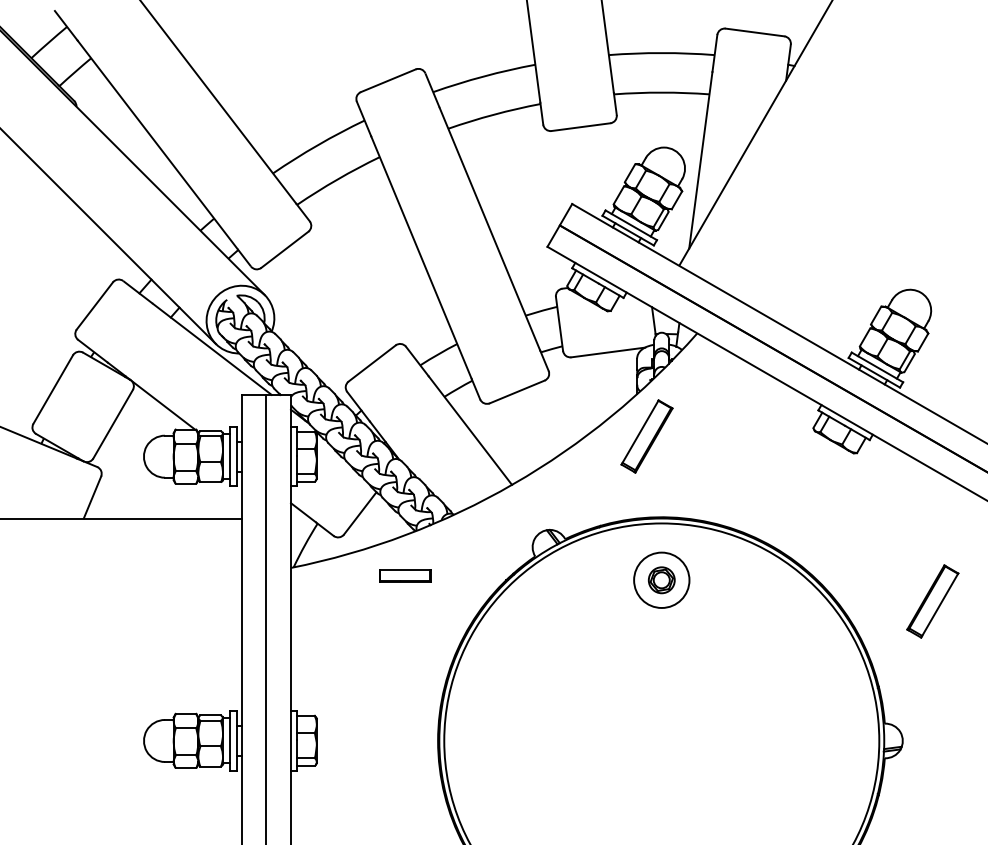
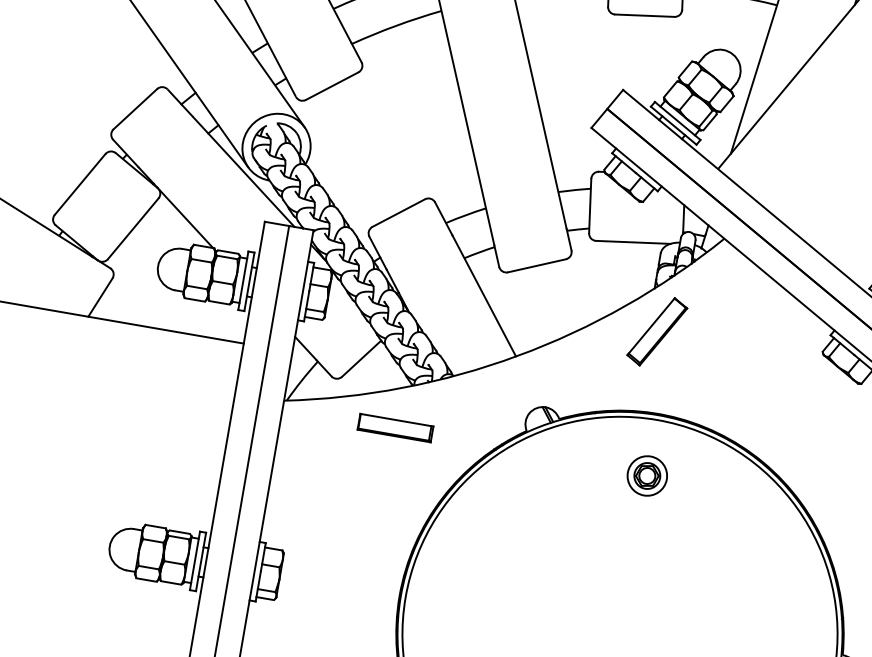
part: (405, 575) -> (395, 427), size x1.43
circle: (661, 580) -> (647, 476), size x0.71

